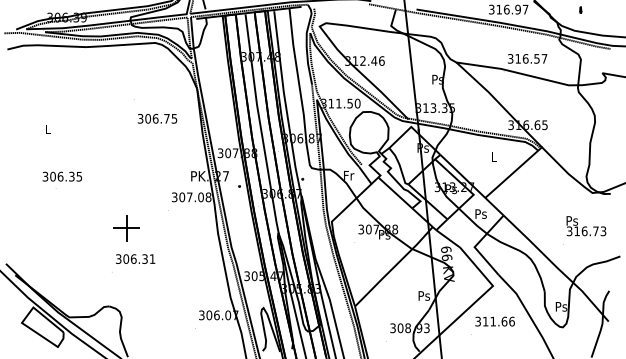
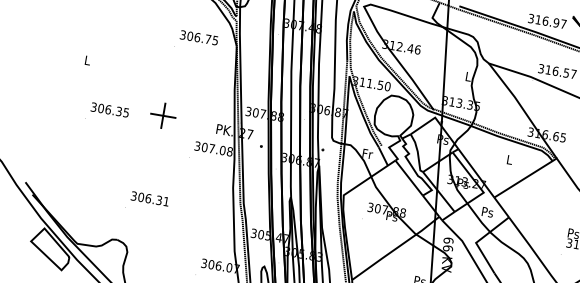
text: (437, 79) -> (467, 76), Ps -> L
text: (157, 118) -> (199, 37), moved
text: (62, 176) -> (110, 109), moved
part: (126, 228) -> (163, 115), moved

